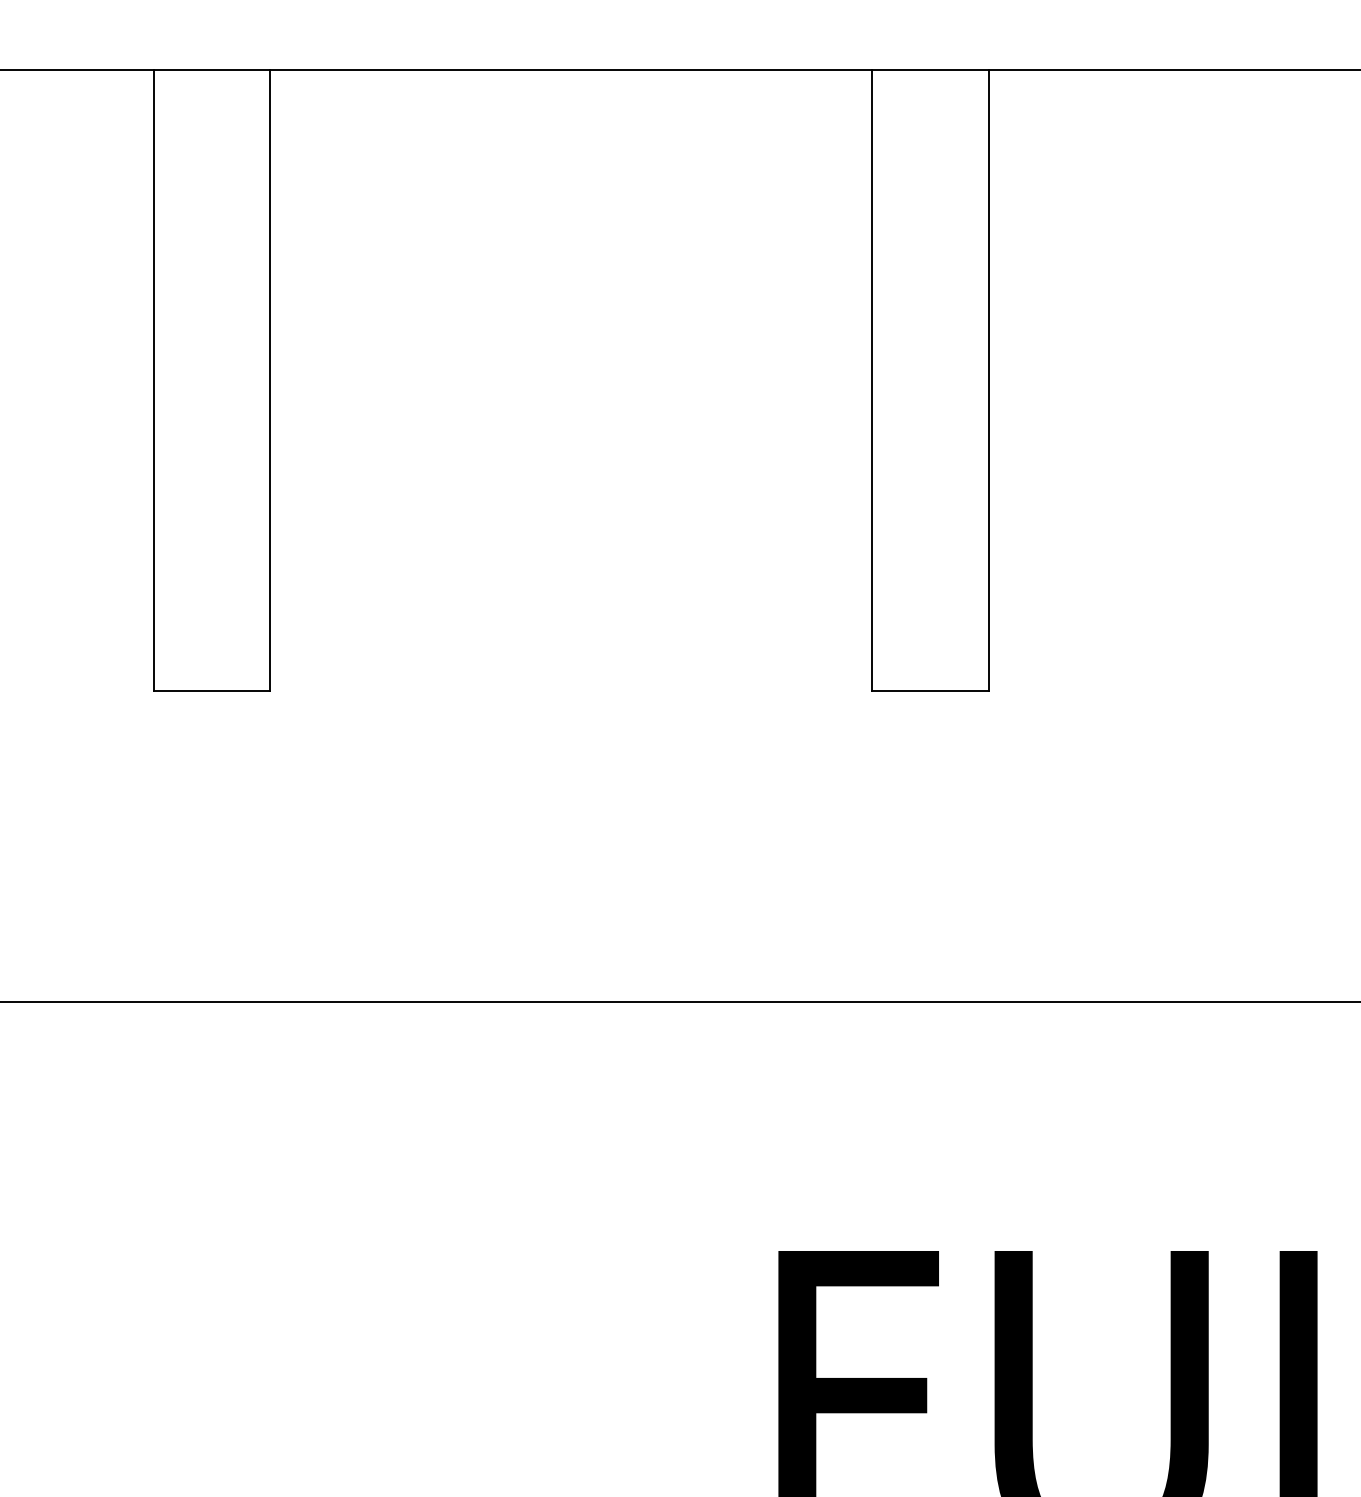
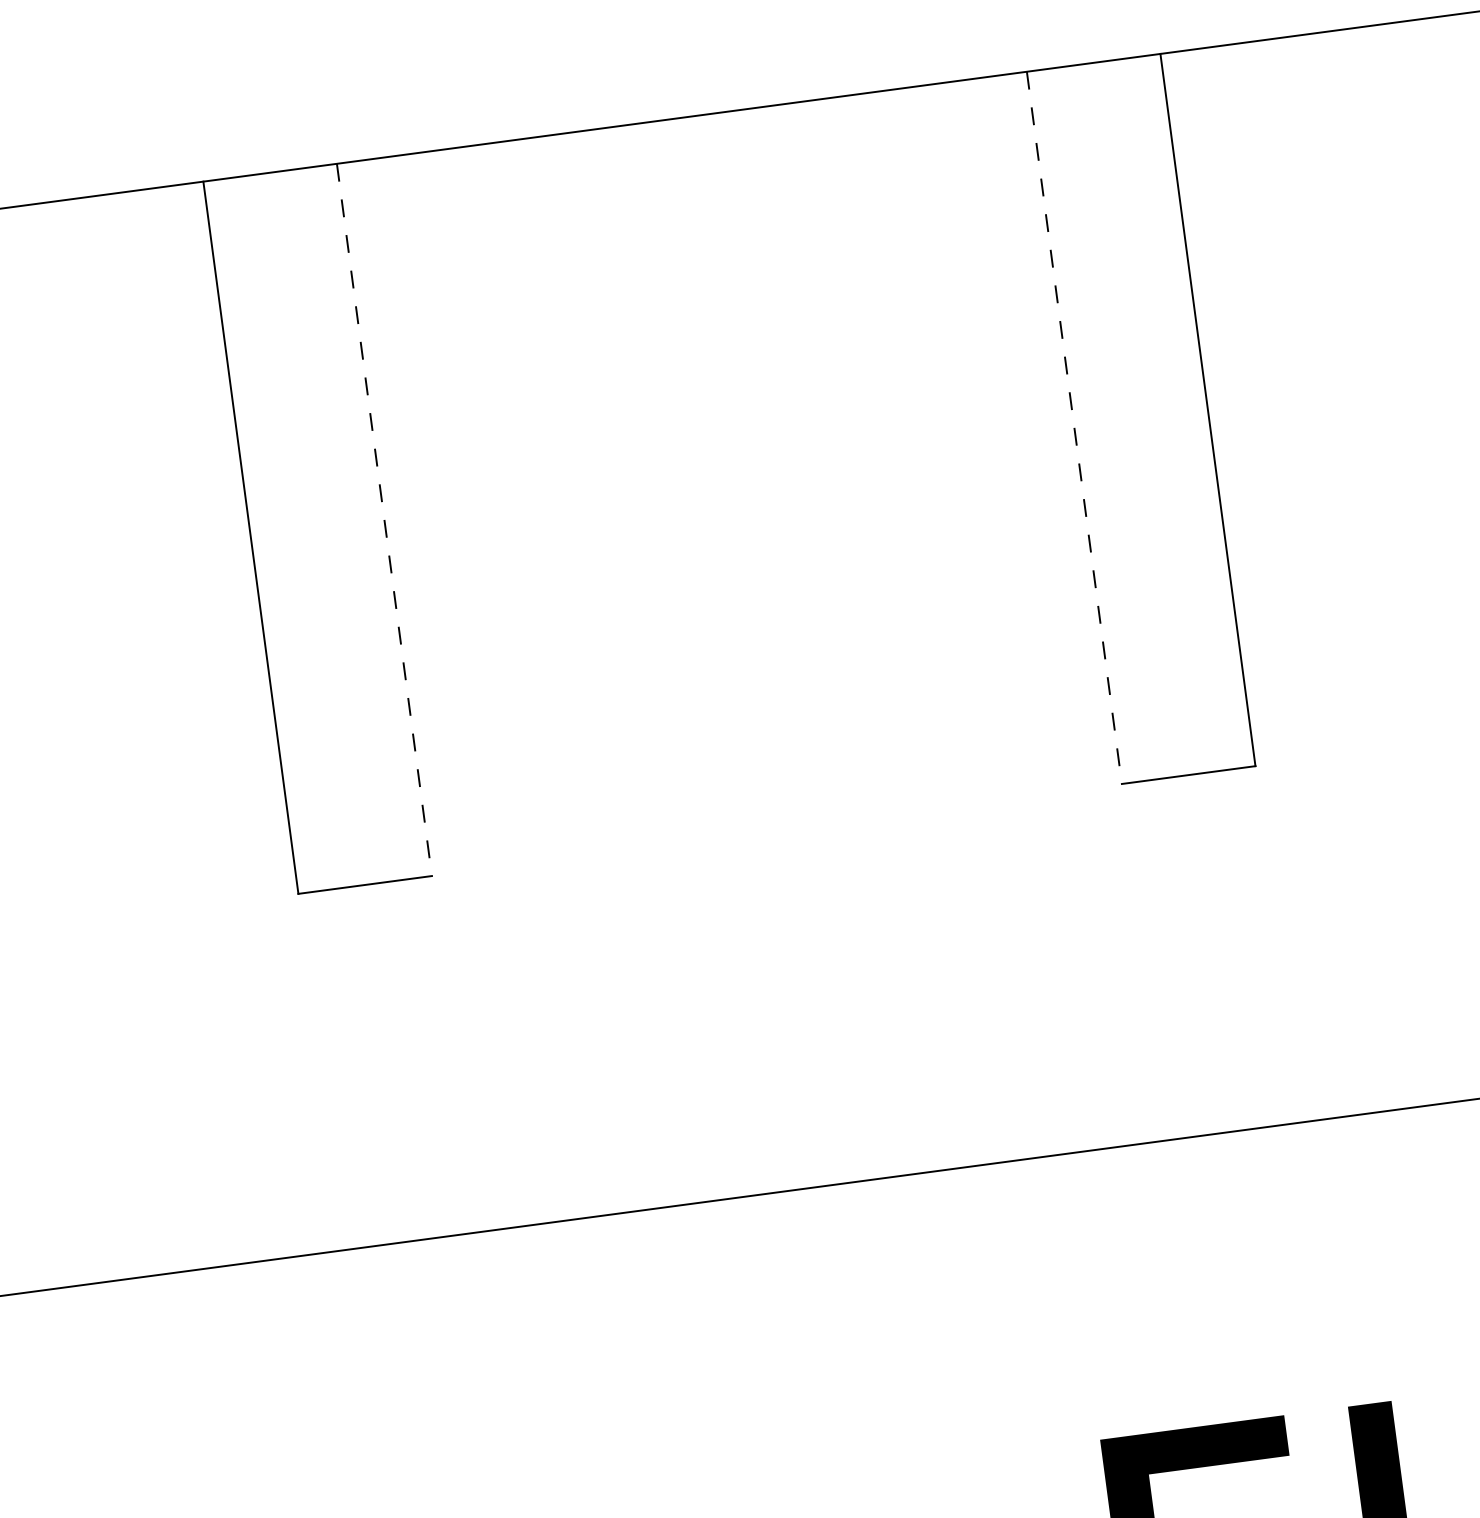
line: (270, 380) -> (384, 519), solid -> dashed
line: (872, 380) -> (1074, 427), solid -> dashed

